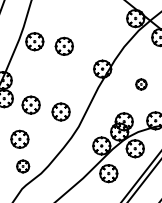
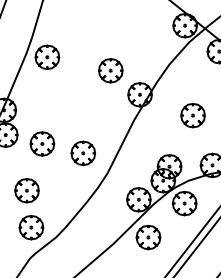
part: (64, 46) -> (110, 70), moved
part: (141, 84) -> (192, 115), size x1.67
part: (23, 166) -> (31, 227), size x1.43

